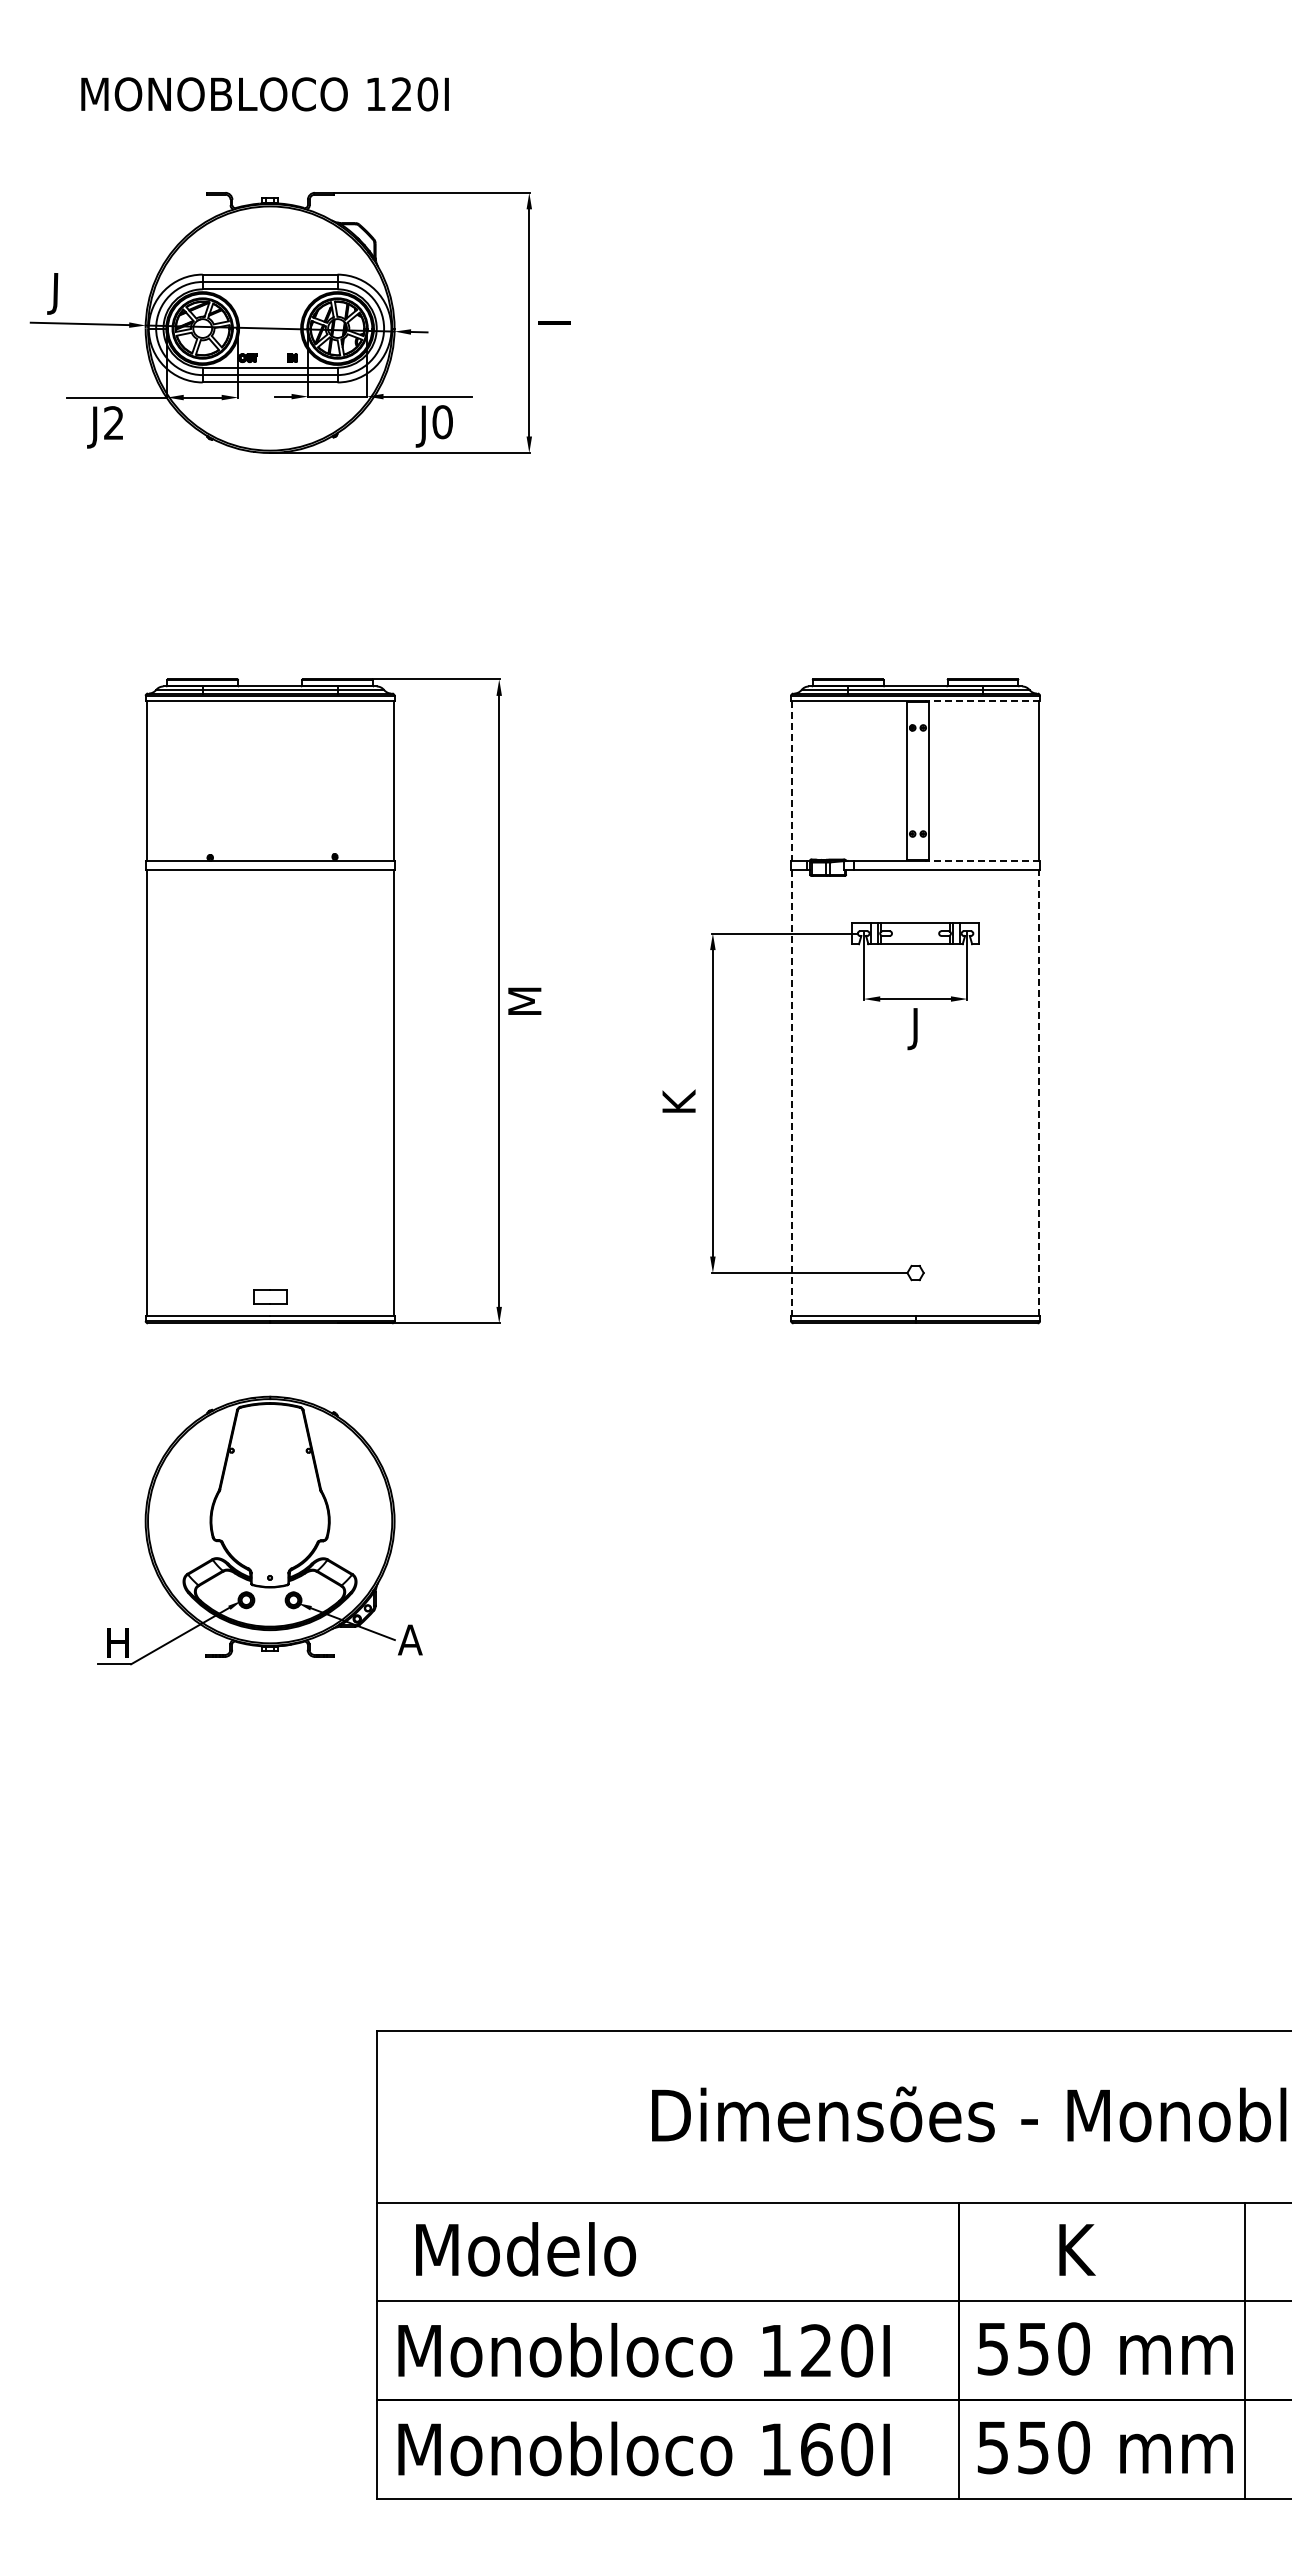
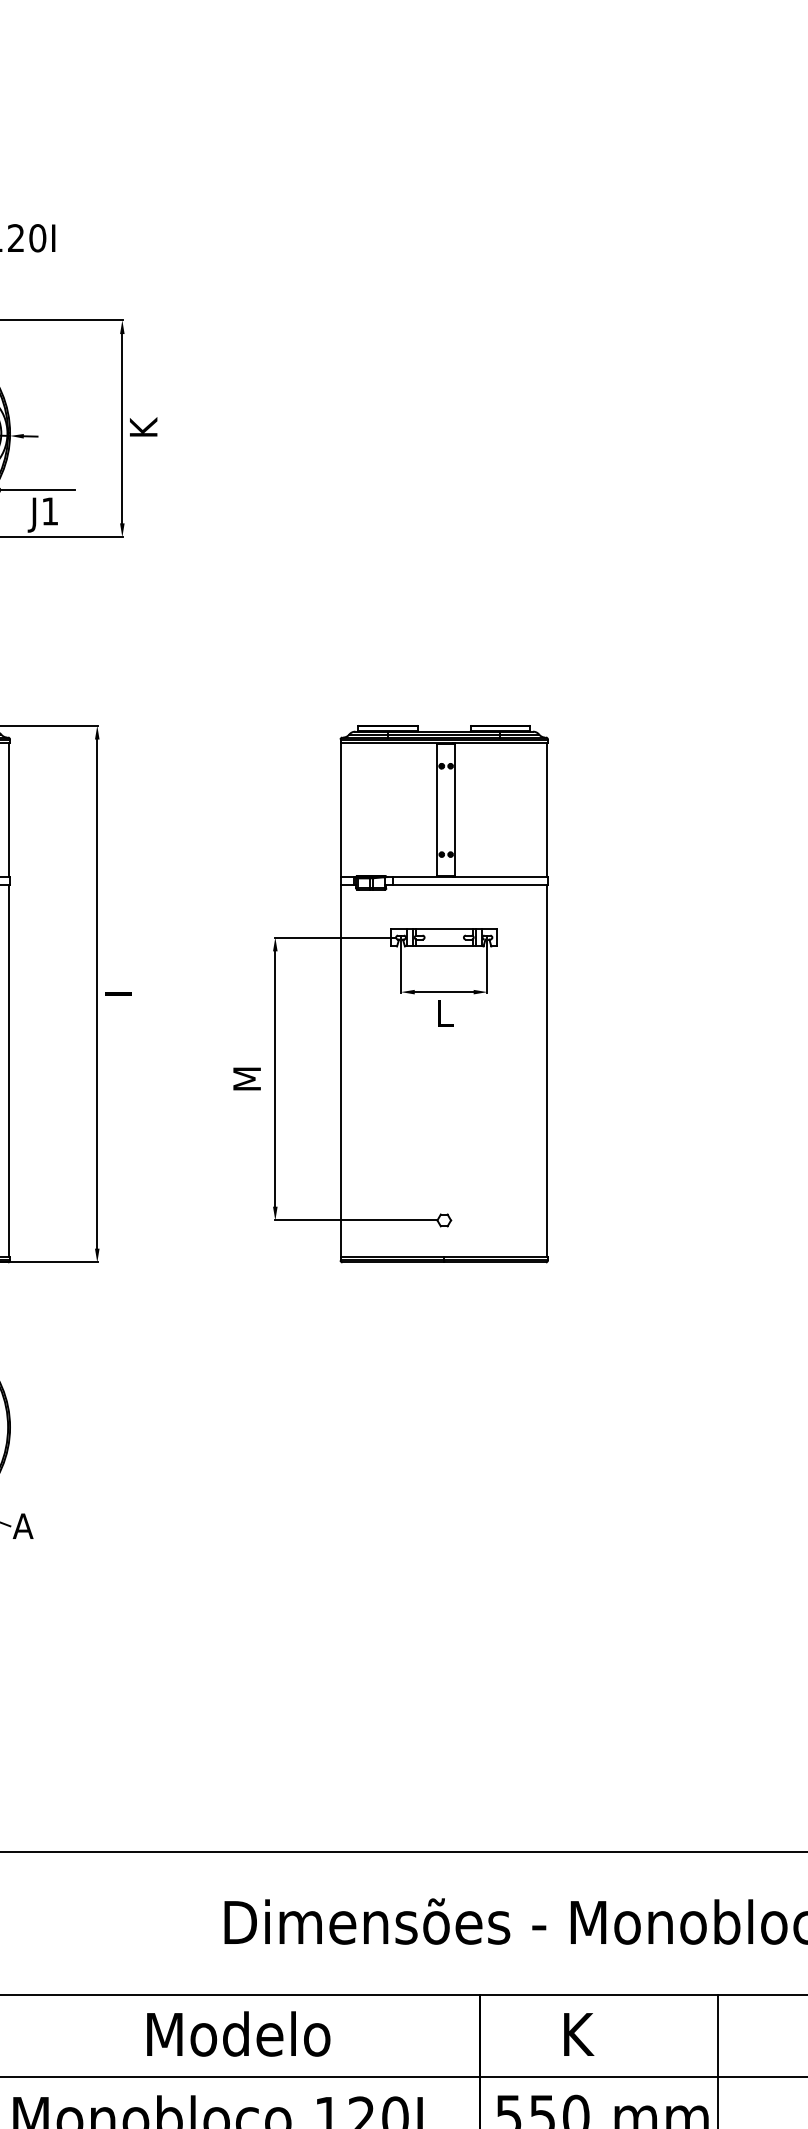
text: (554, 320) -> (143, 426), I -> K
text: (442, 422) -> (50, 511), J0 -> J1
line: (984, 700) -> (501, 743), dashed -> solid
line: (792, 781) -> (341, 810), dashed -> solid
line: (984, 860) -> (501, 876), dashed -> solid
text: (524, 1000) -> (118, 993), M -> I
text: (916, 1029) -> (444, 1017), J -> L
line: (792, 1093) -> (341, 1070), dashed -> solid
line: (1039, 1093) -> (547, 1070), dashed -> solid
text: (678, 1102) -> (246, 1078), K -> M
text: (525, 2249) -> (238, 2034), moved

